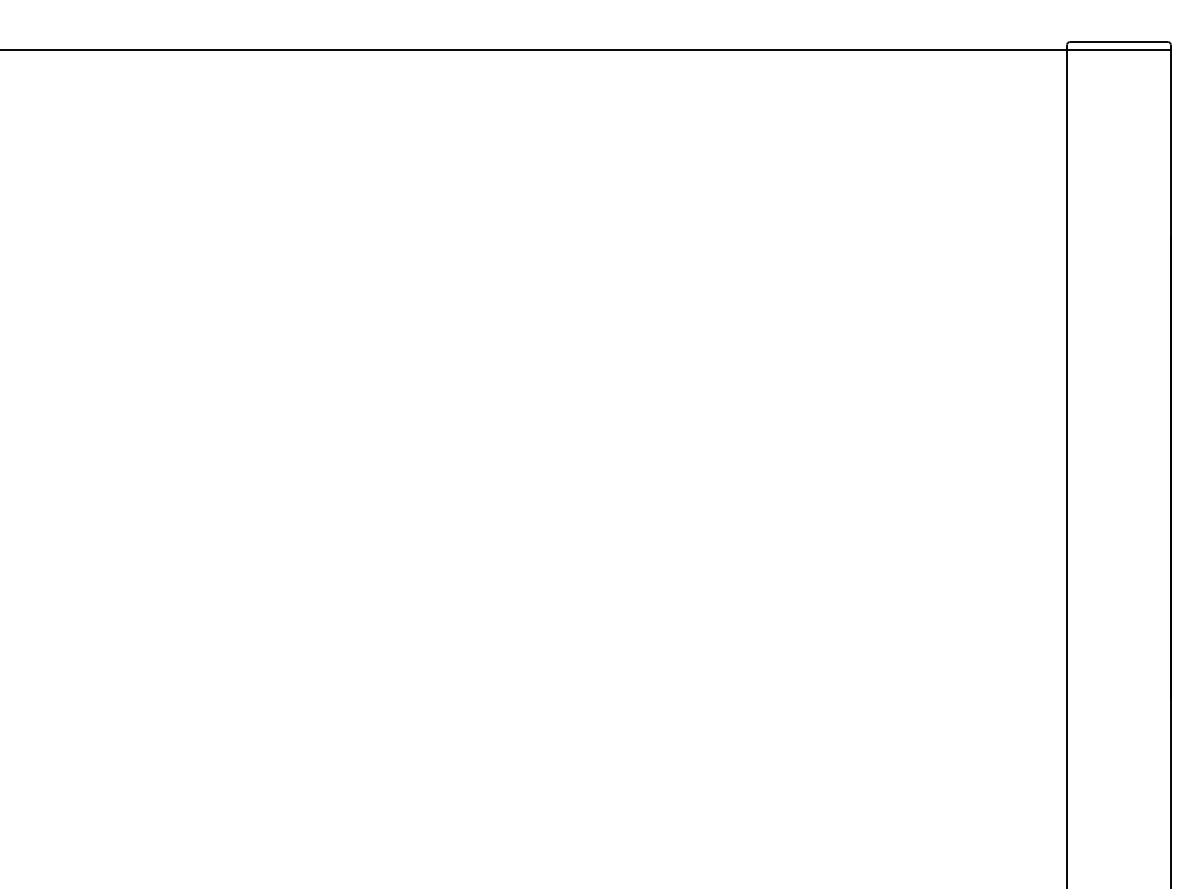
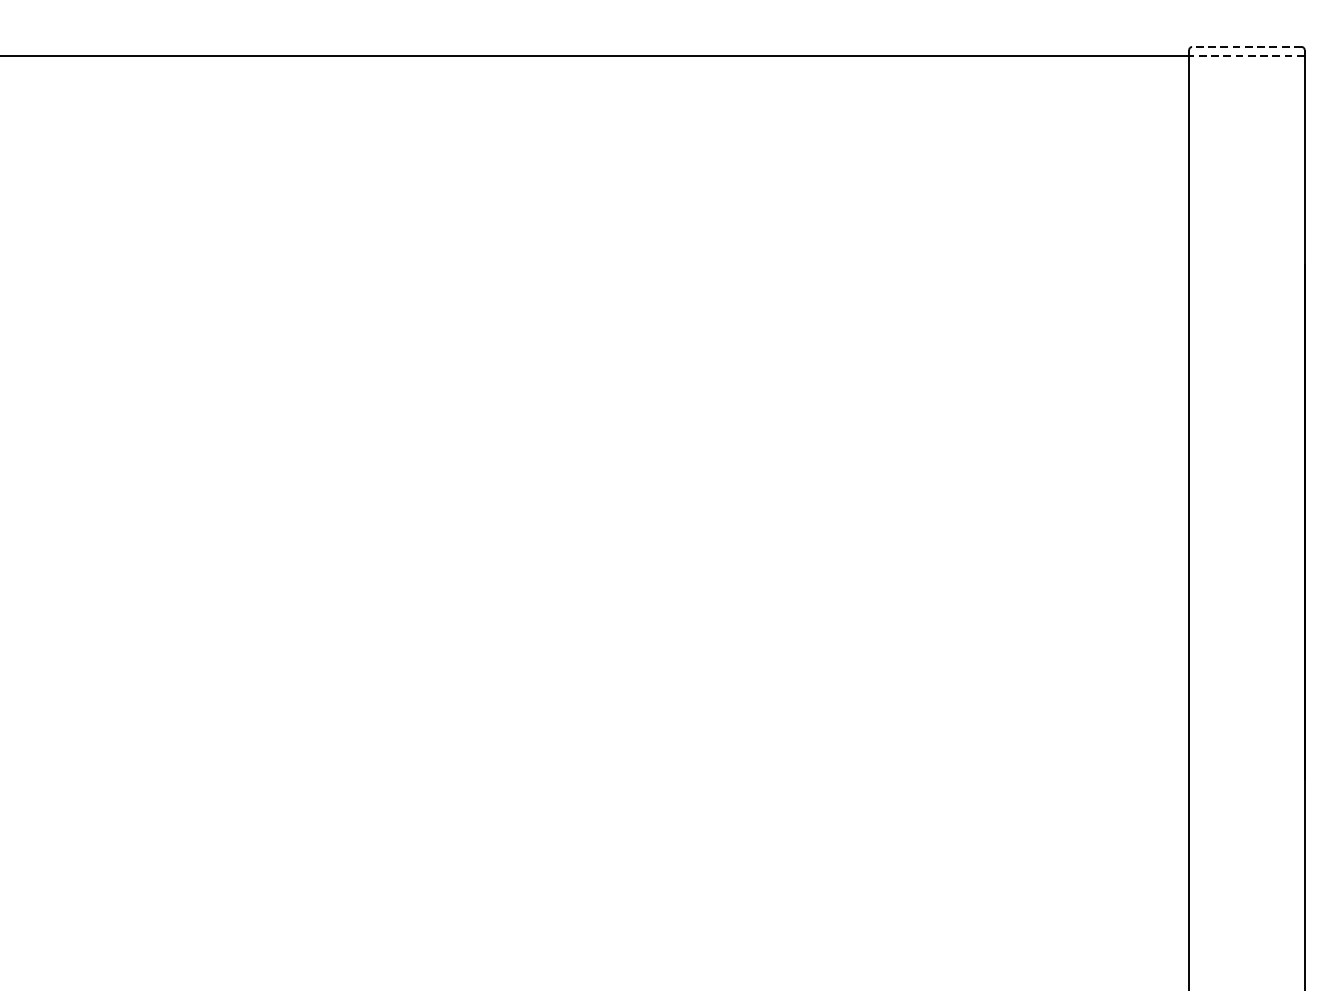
line: (1118, 42) -> (1246, 47), solid -> dashed
line: (1118, 49) -> (1246, 55), solid -> dashed

